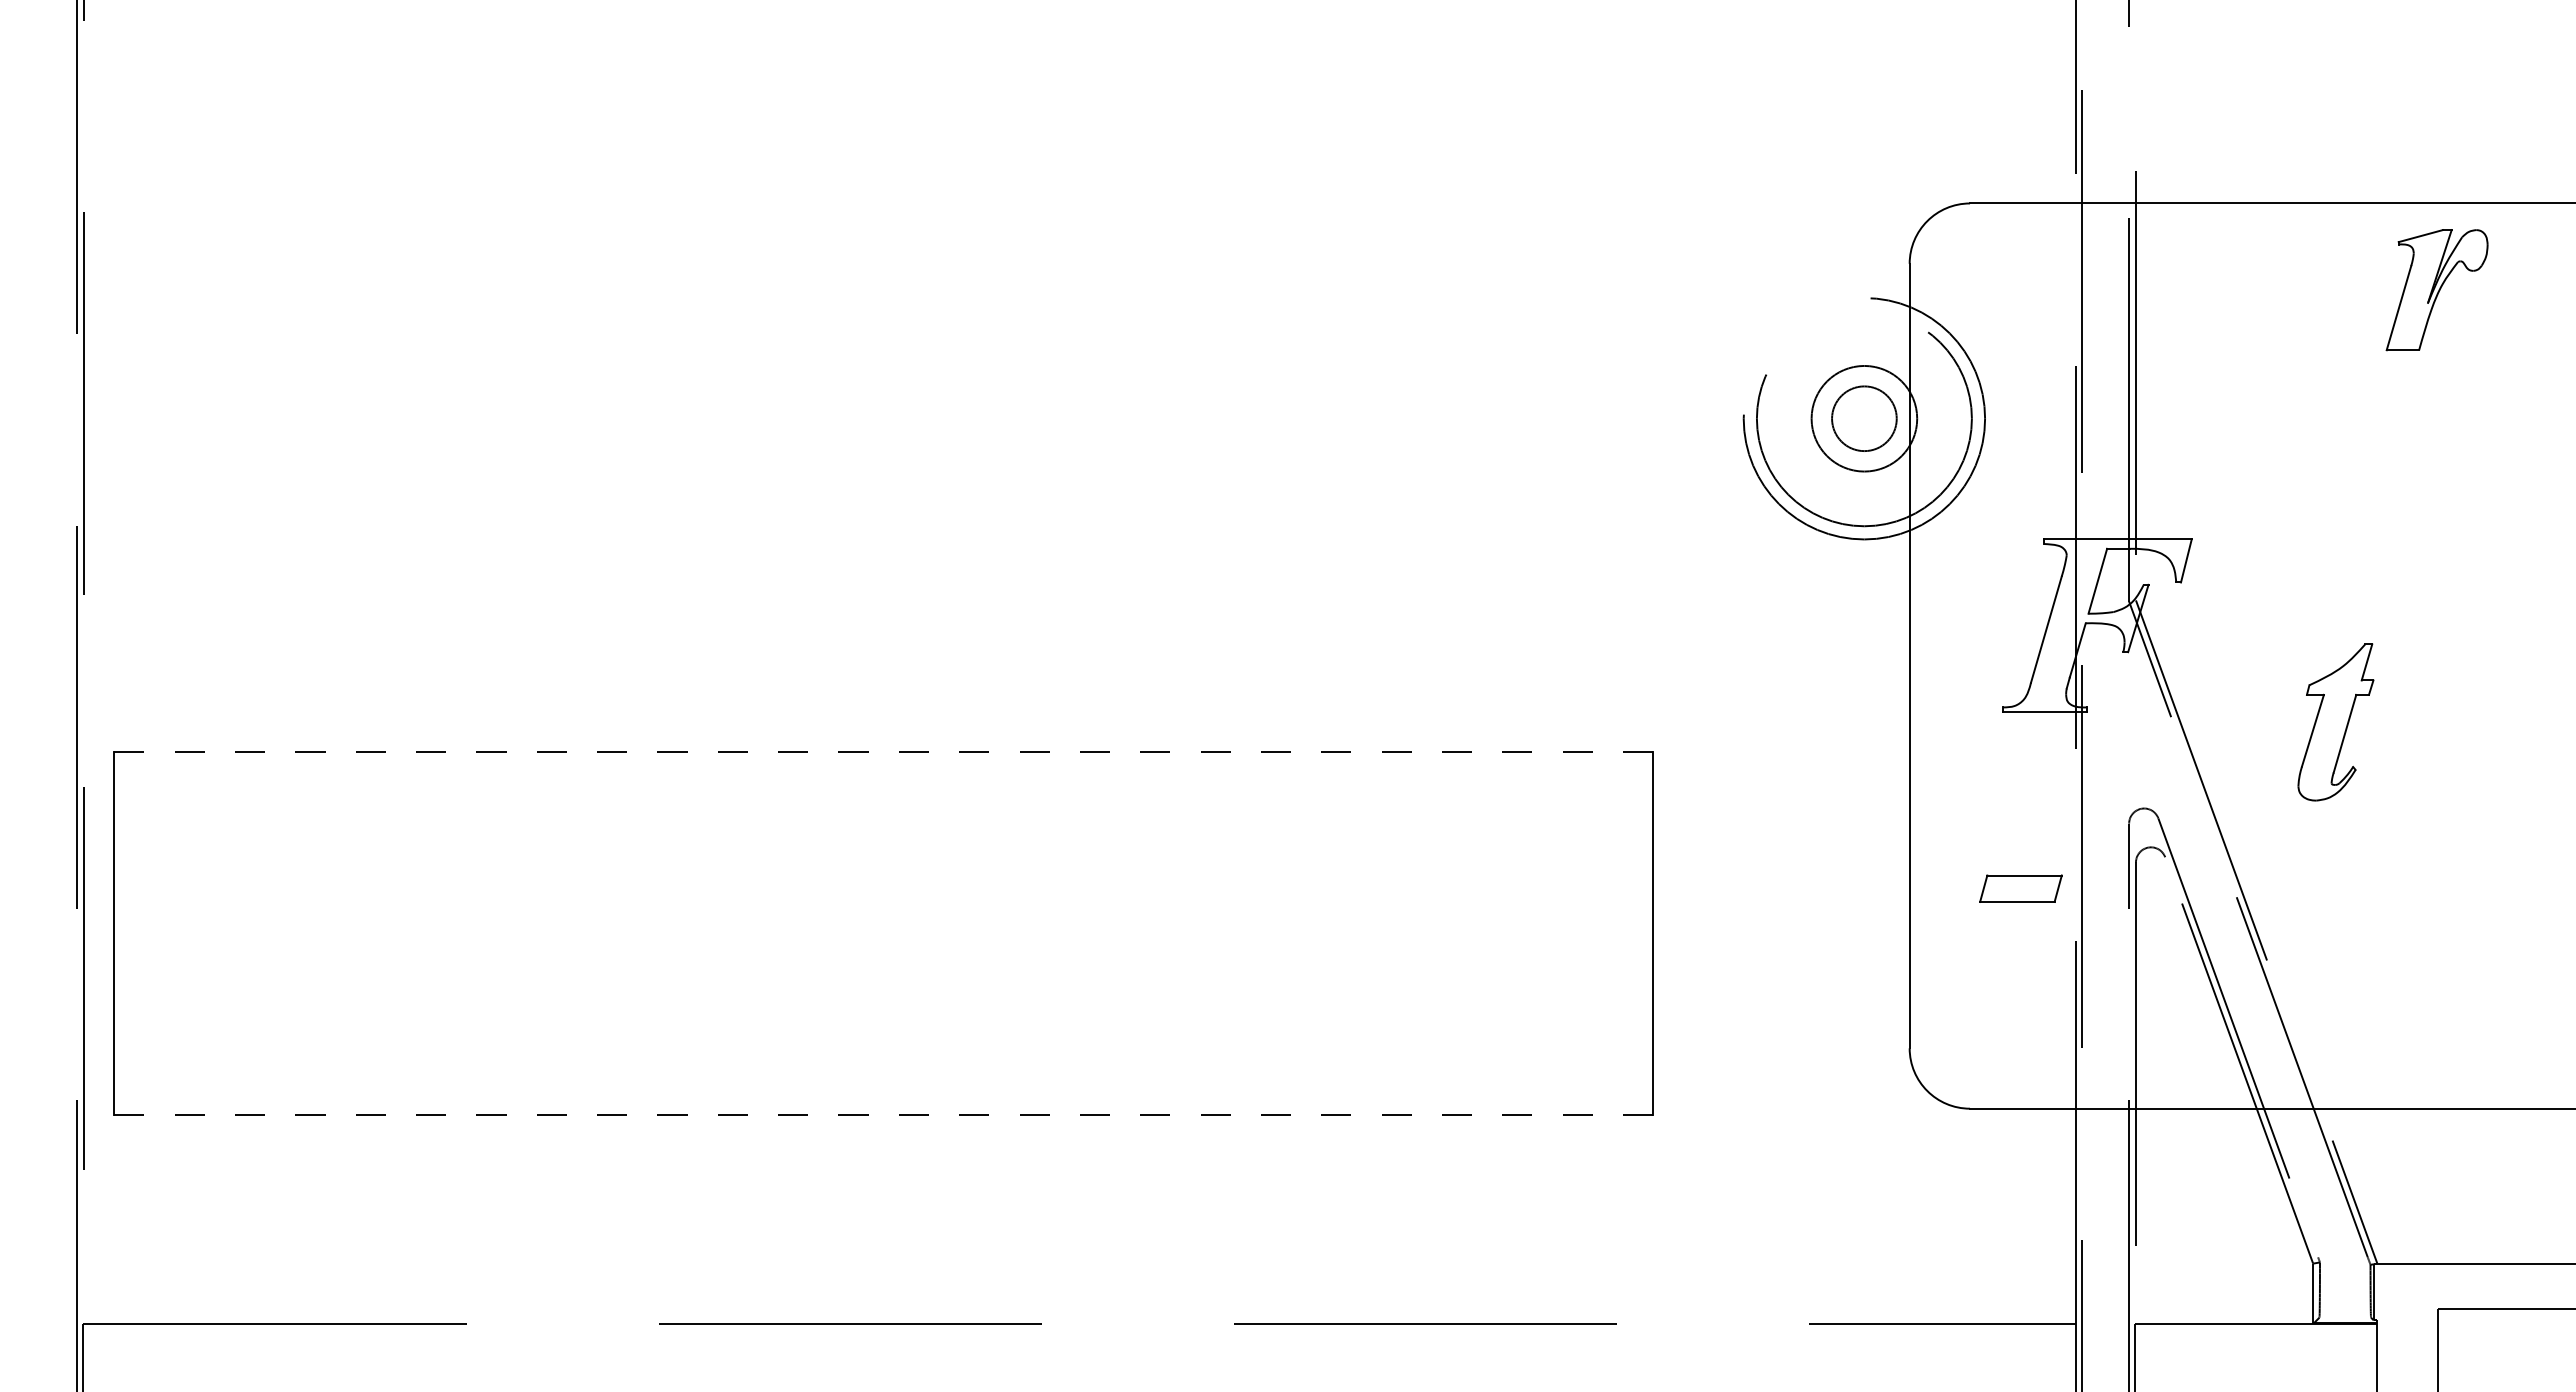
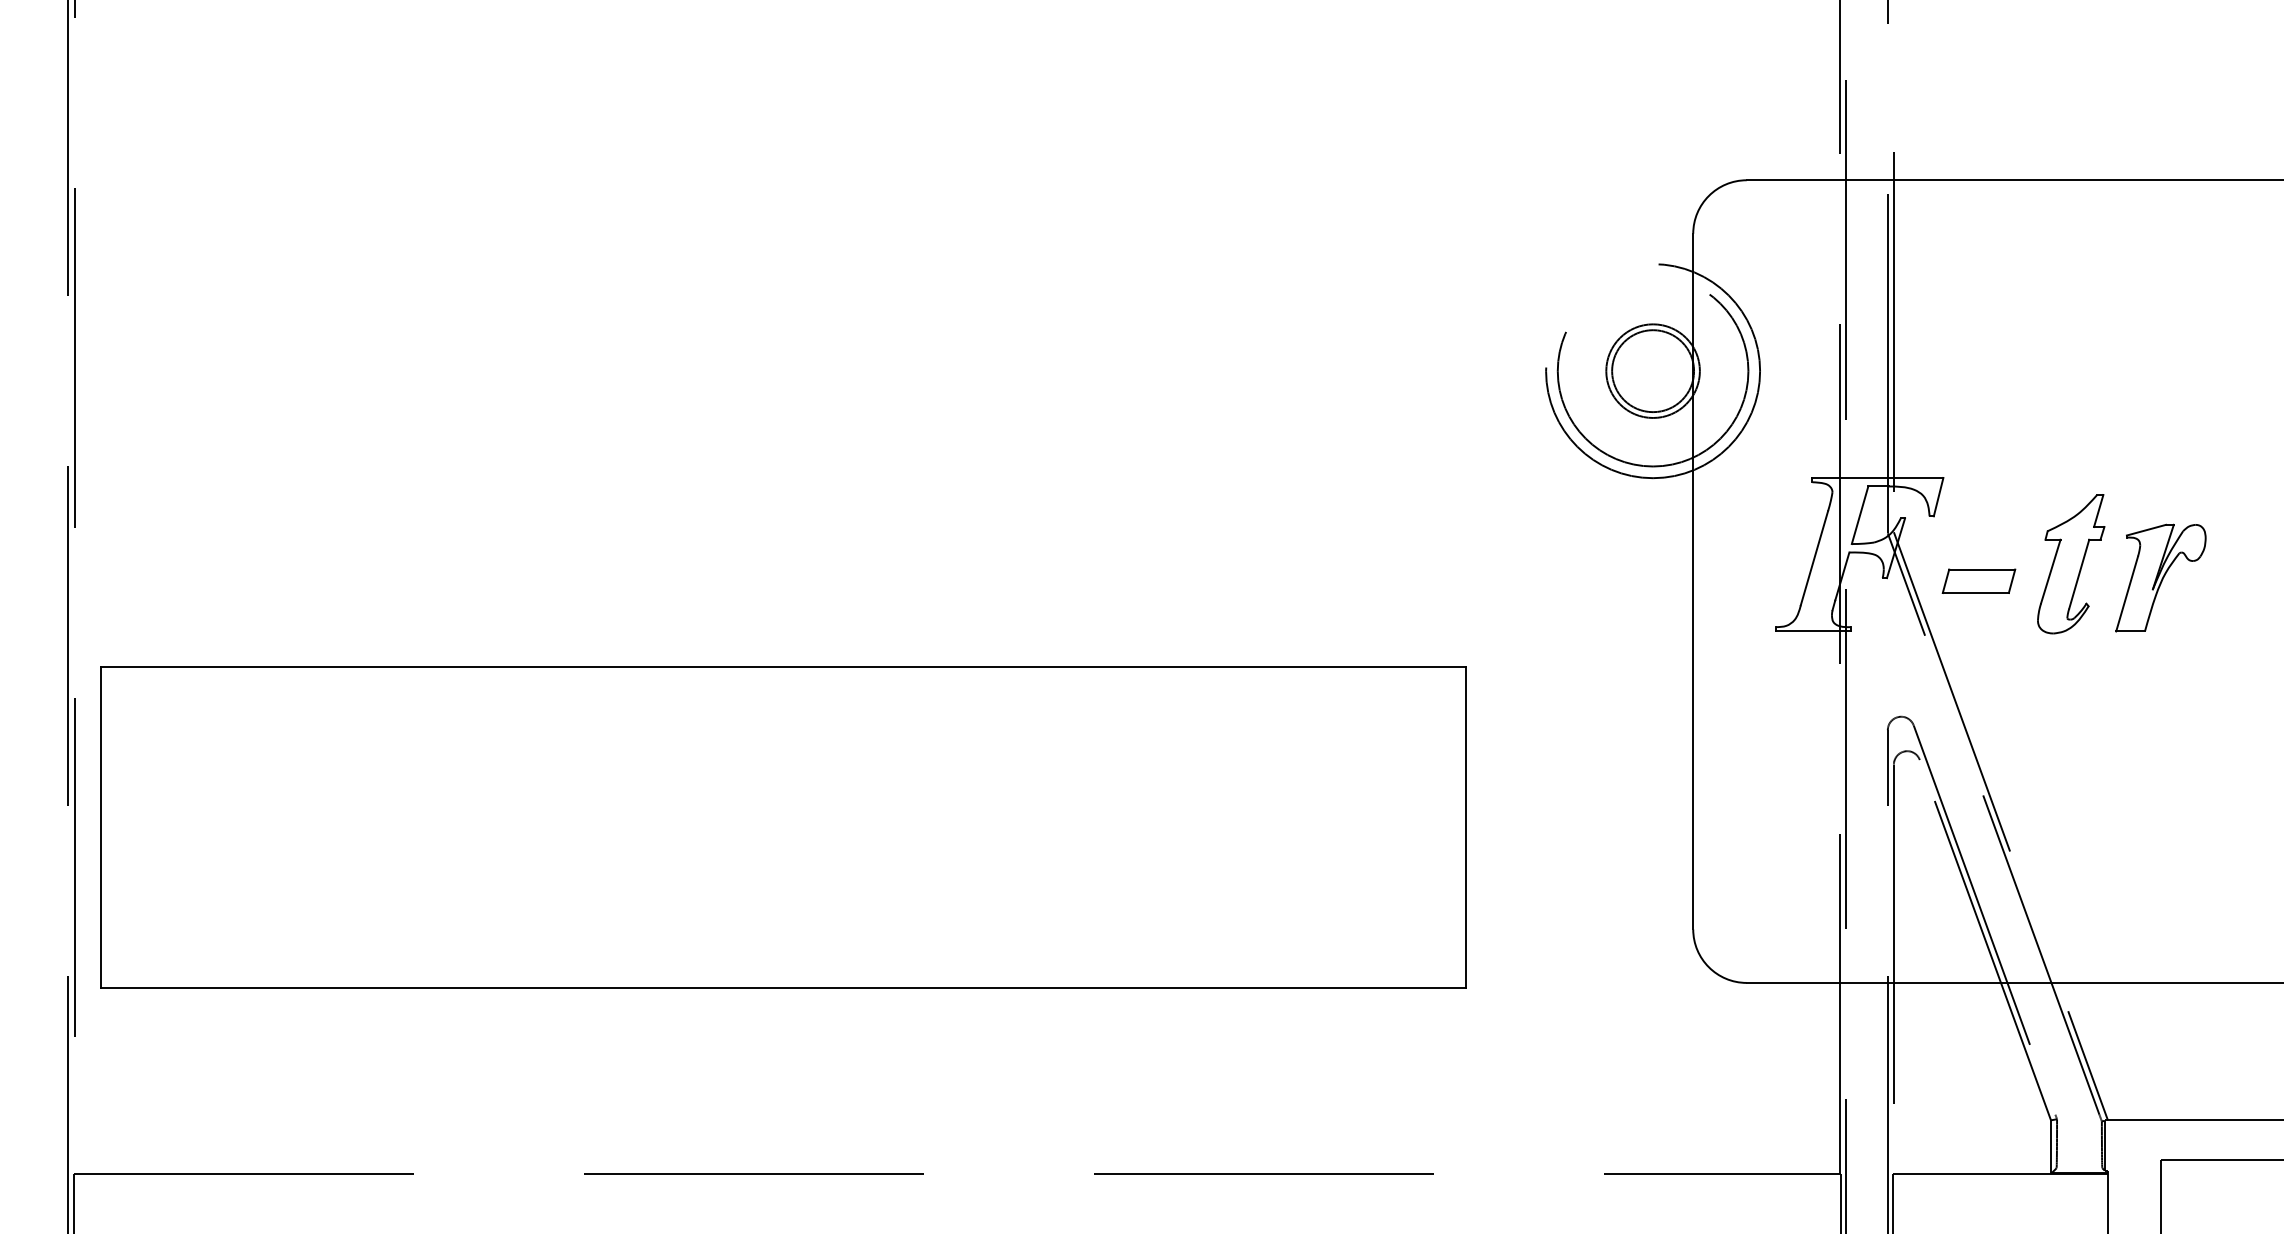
part: (2436, 290) -> (2160, 578), moved
circle: (1864, 418) -> (1653, 370), size x1.43
part: (2335, 722) -> (2070, 564), moved
line: (883, 752) -> (783, 667), dashed -> solid
part: (2020, 888) -> (1978, 581), moved
line: (884, 1114) -> (784, 988), dashed -> solid

